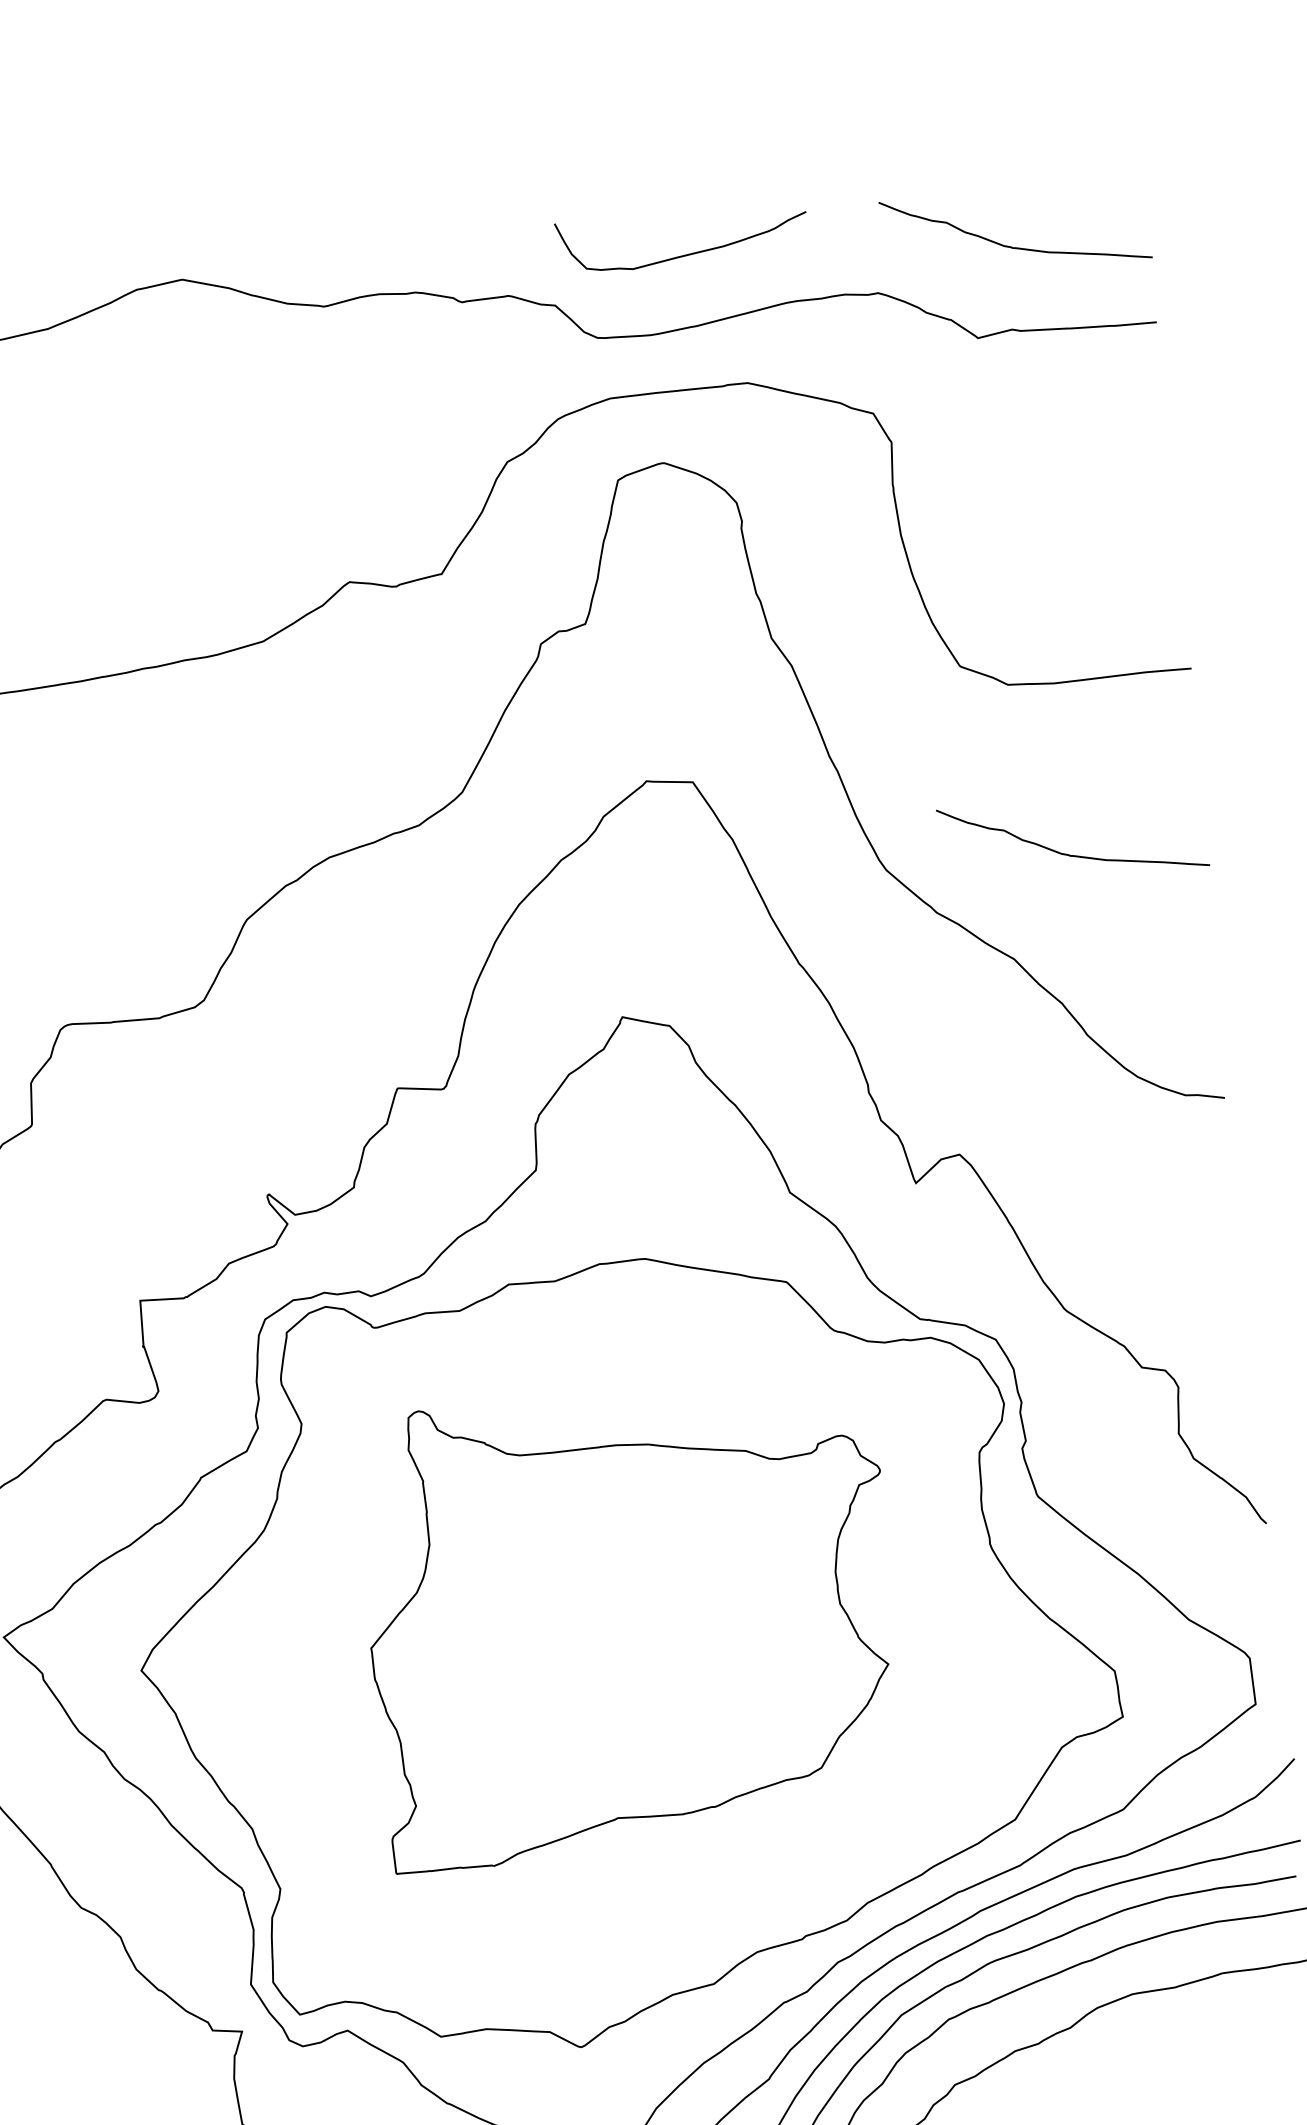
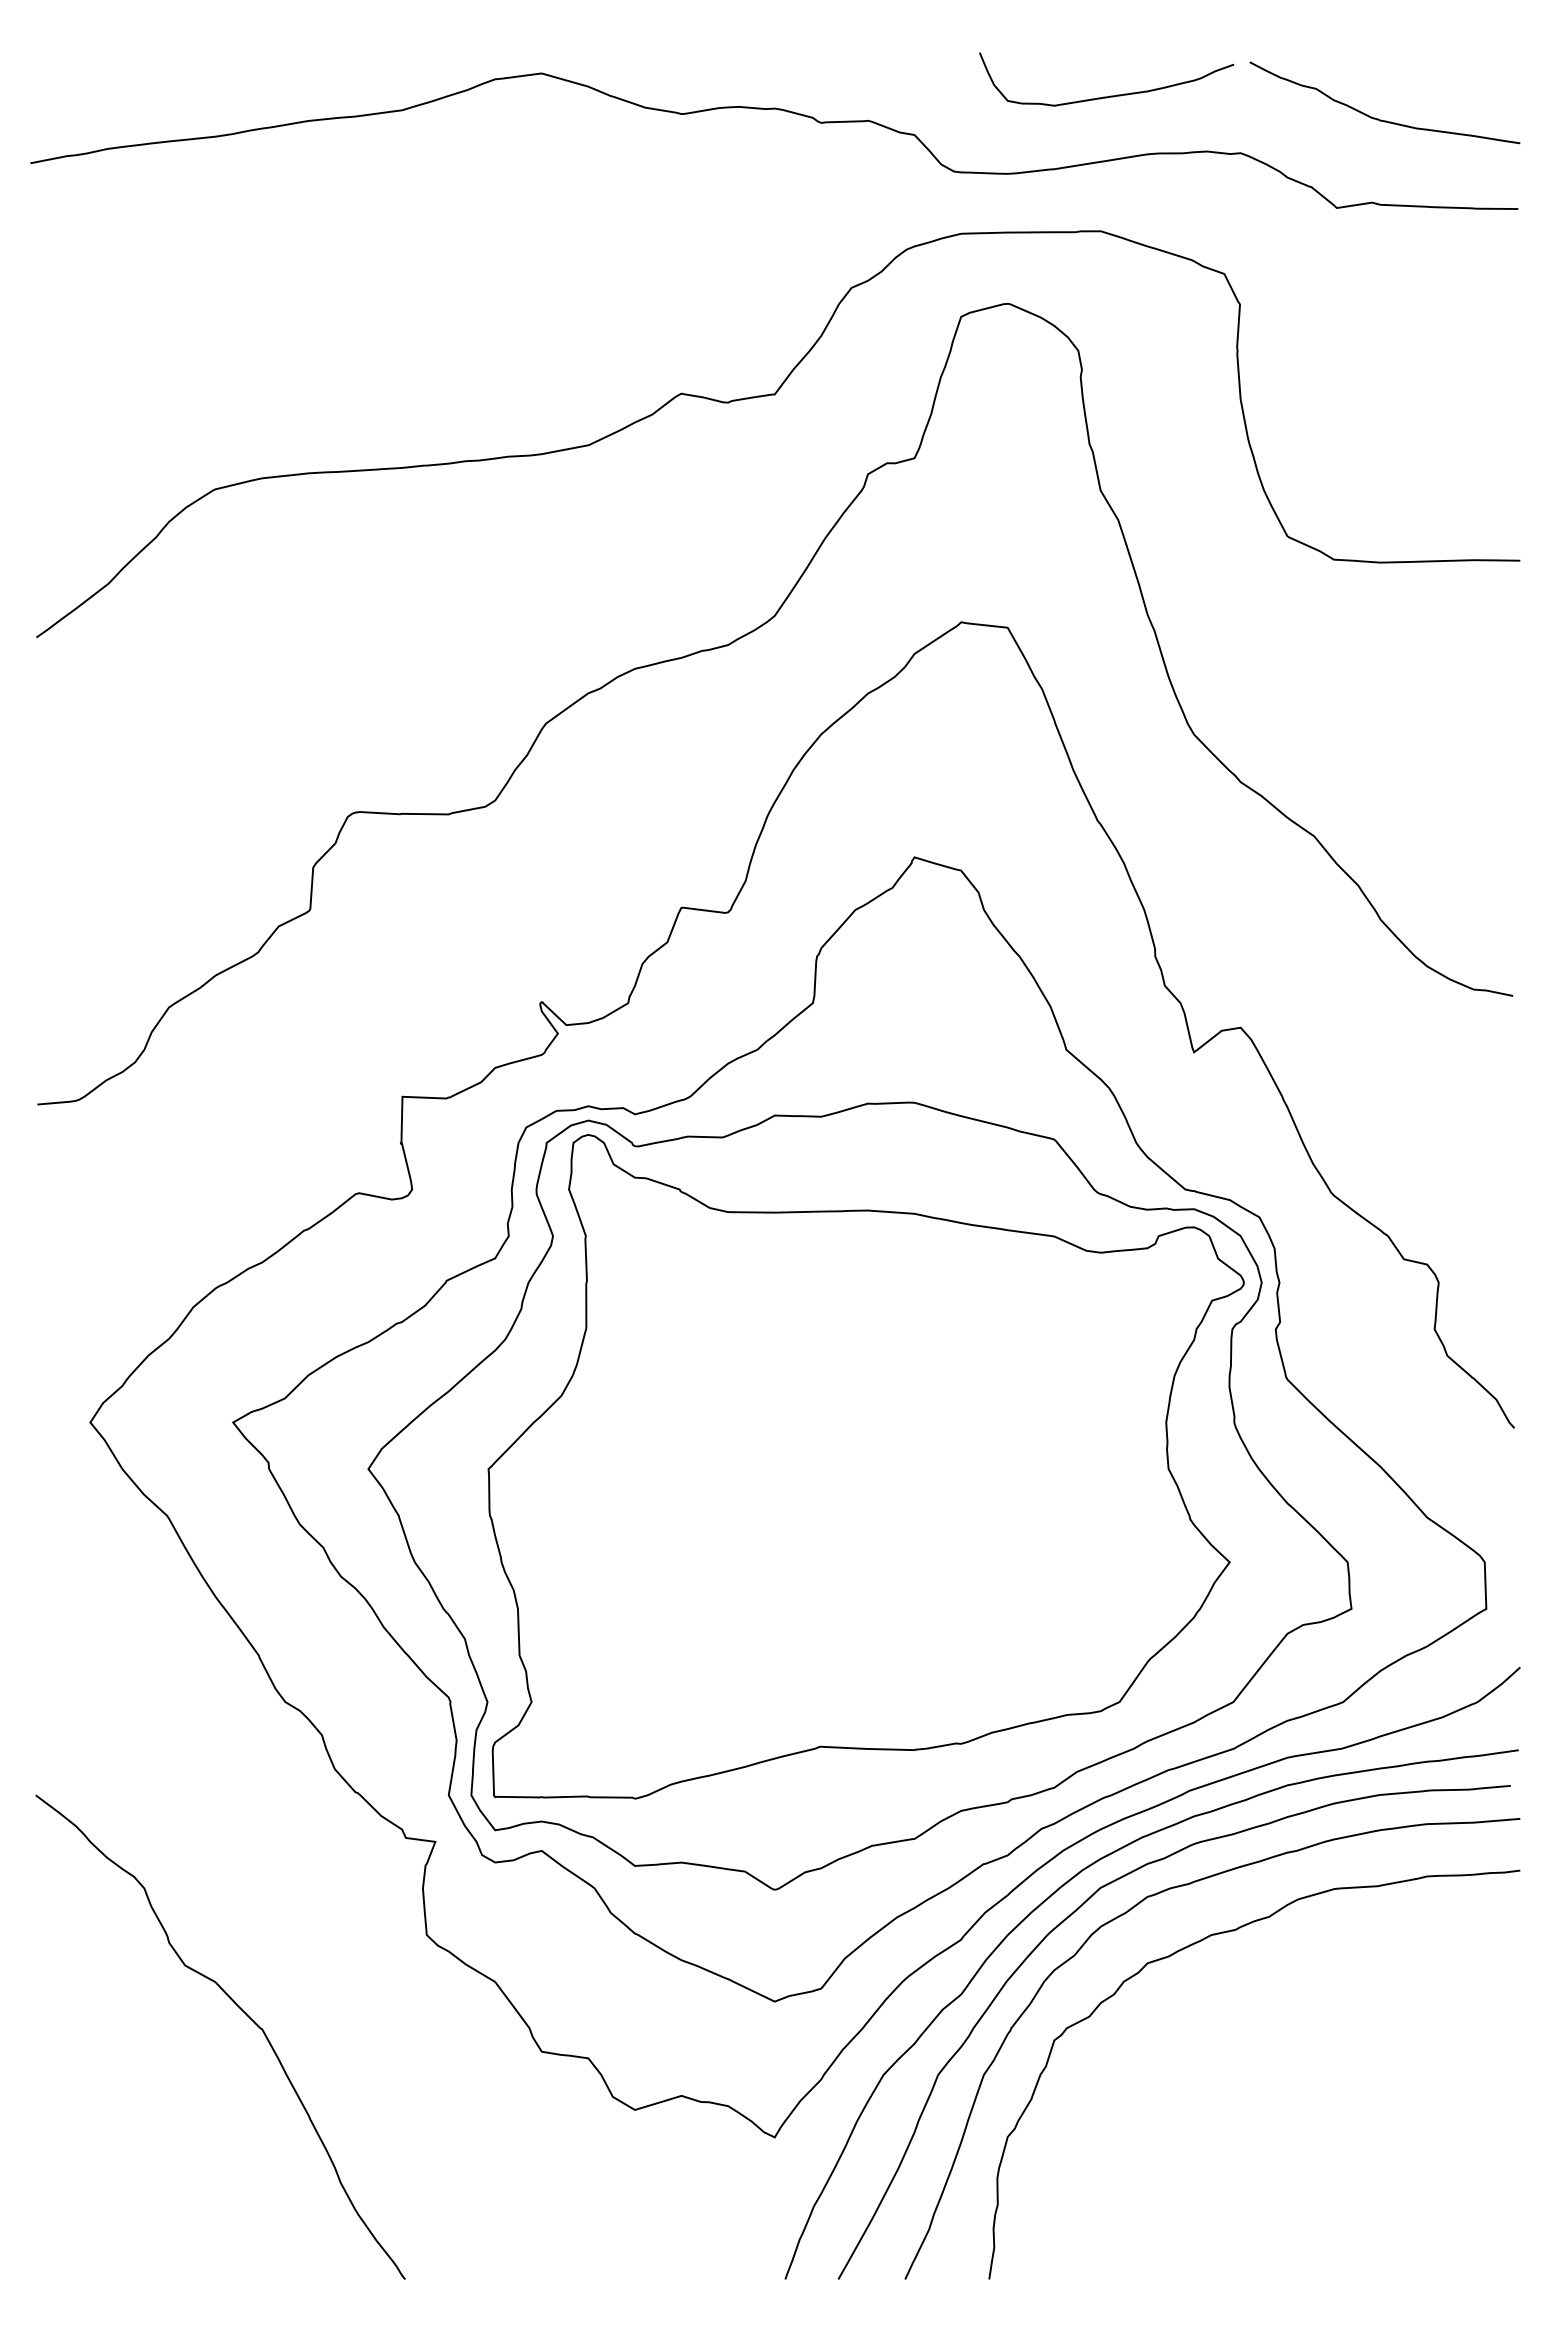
curve: (687, 253) -> (1110, 95), moved
curve: (1068, 853) -> (1378, 735), removed
part: (630, 1621) -> (865, 1466), size x1.43

